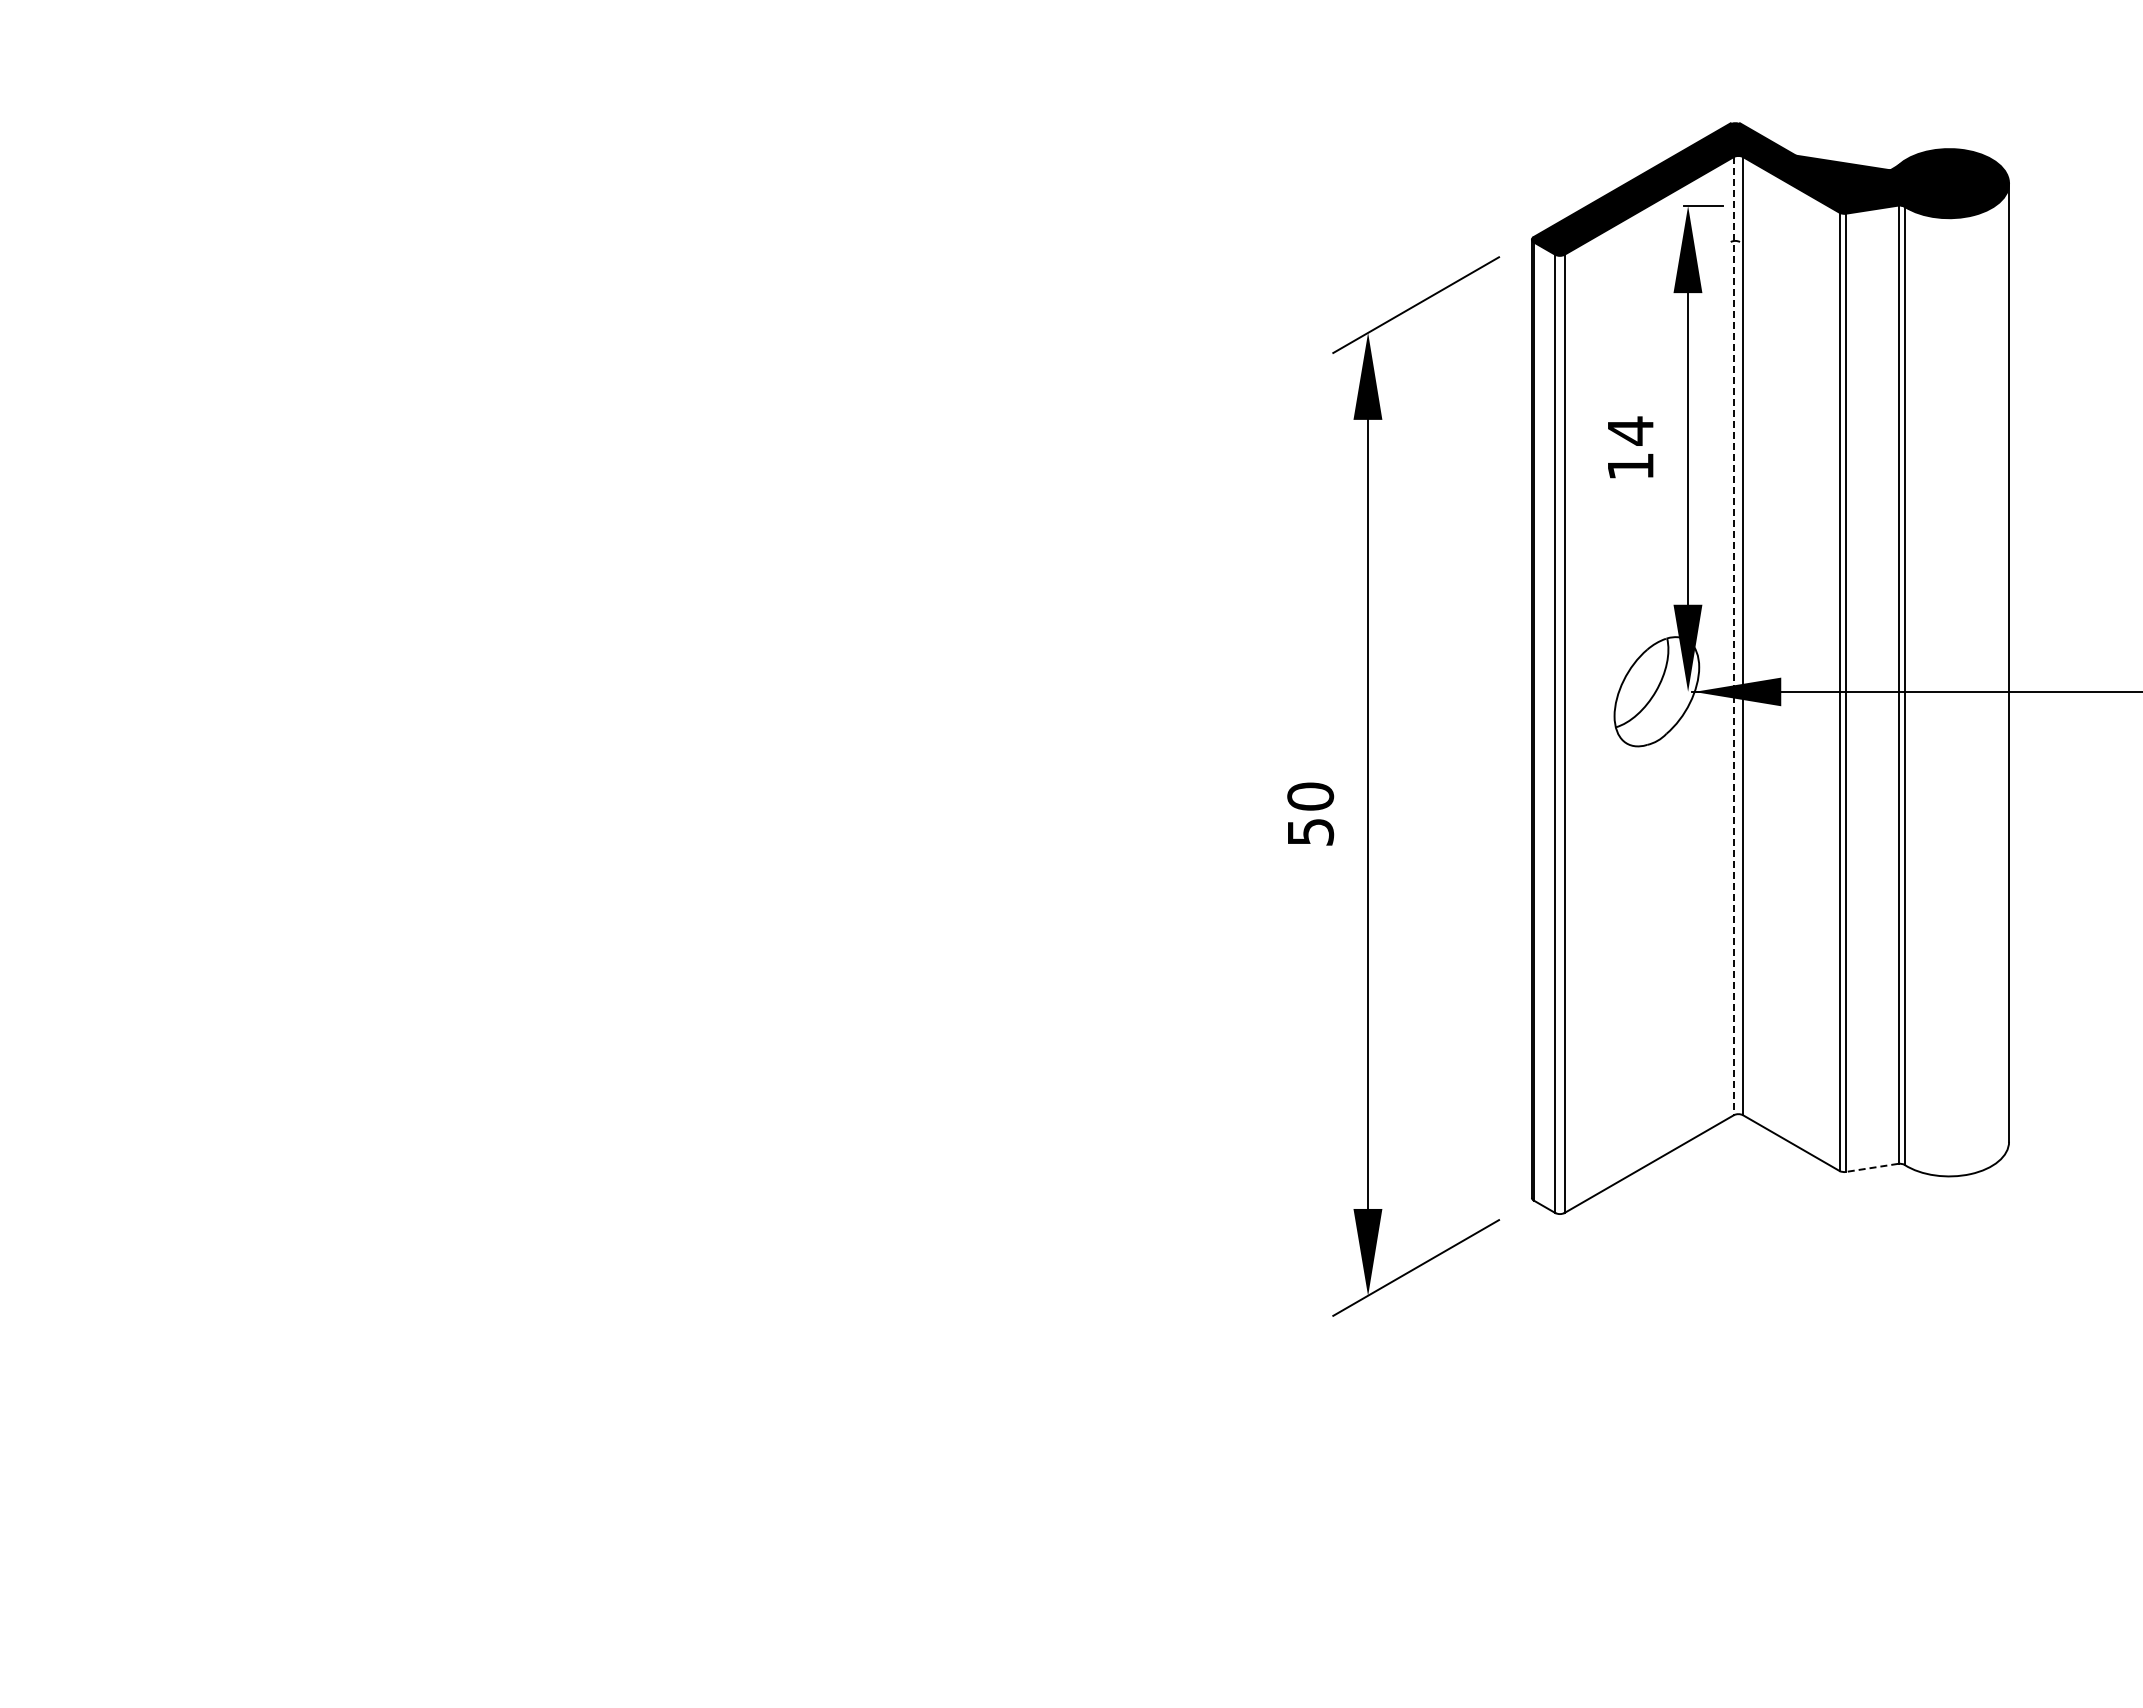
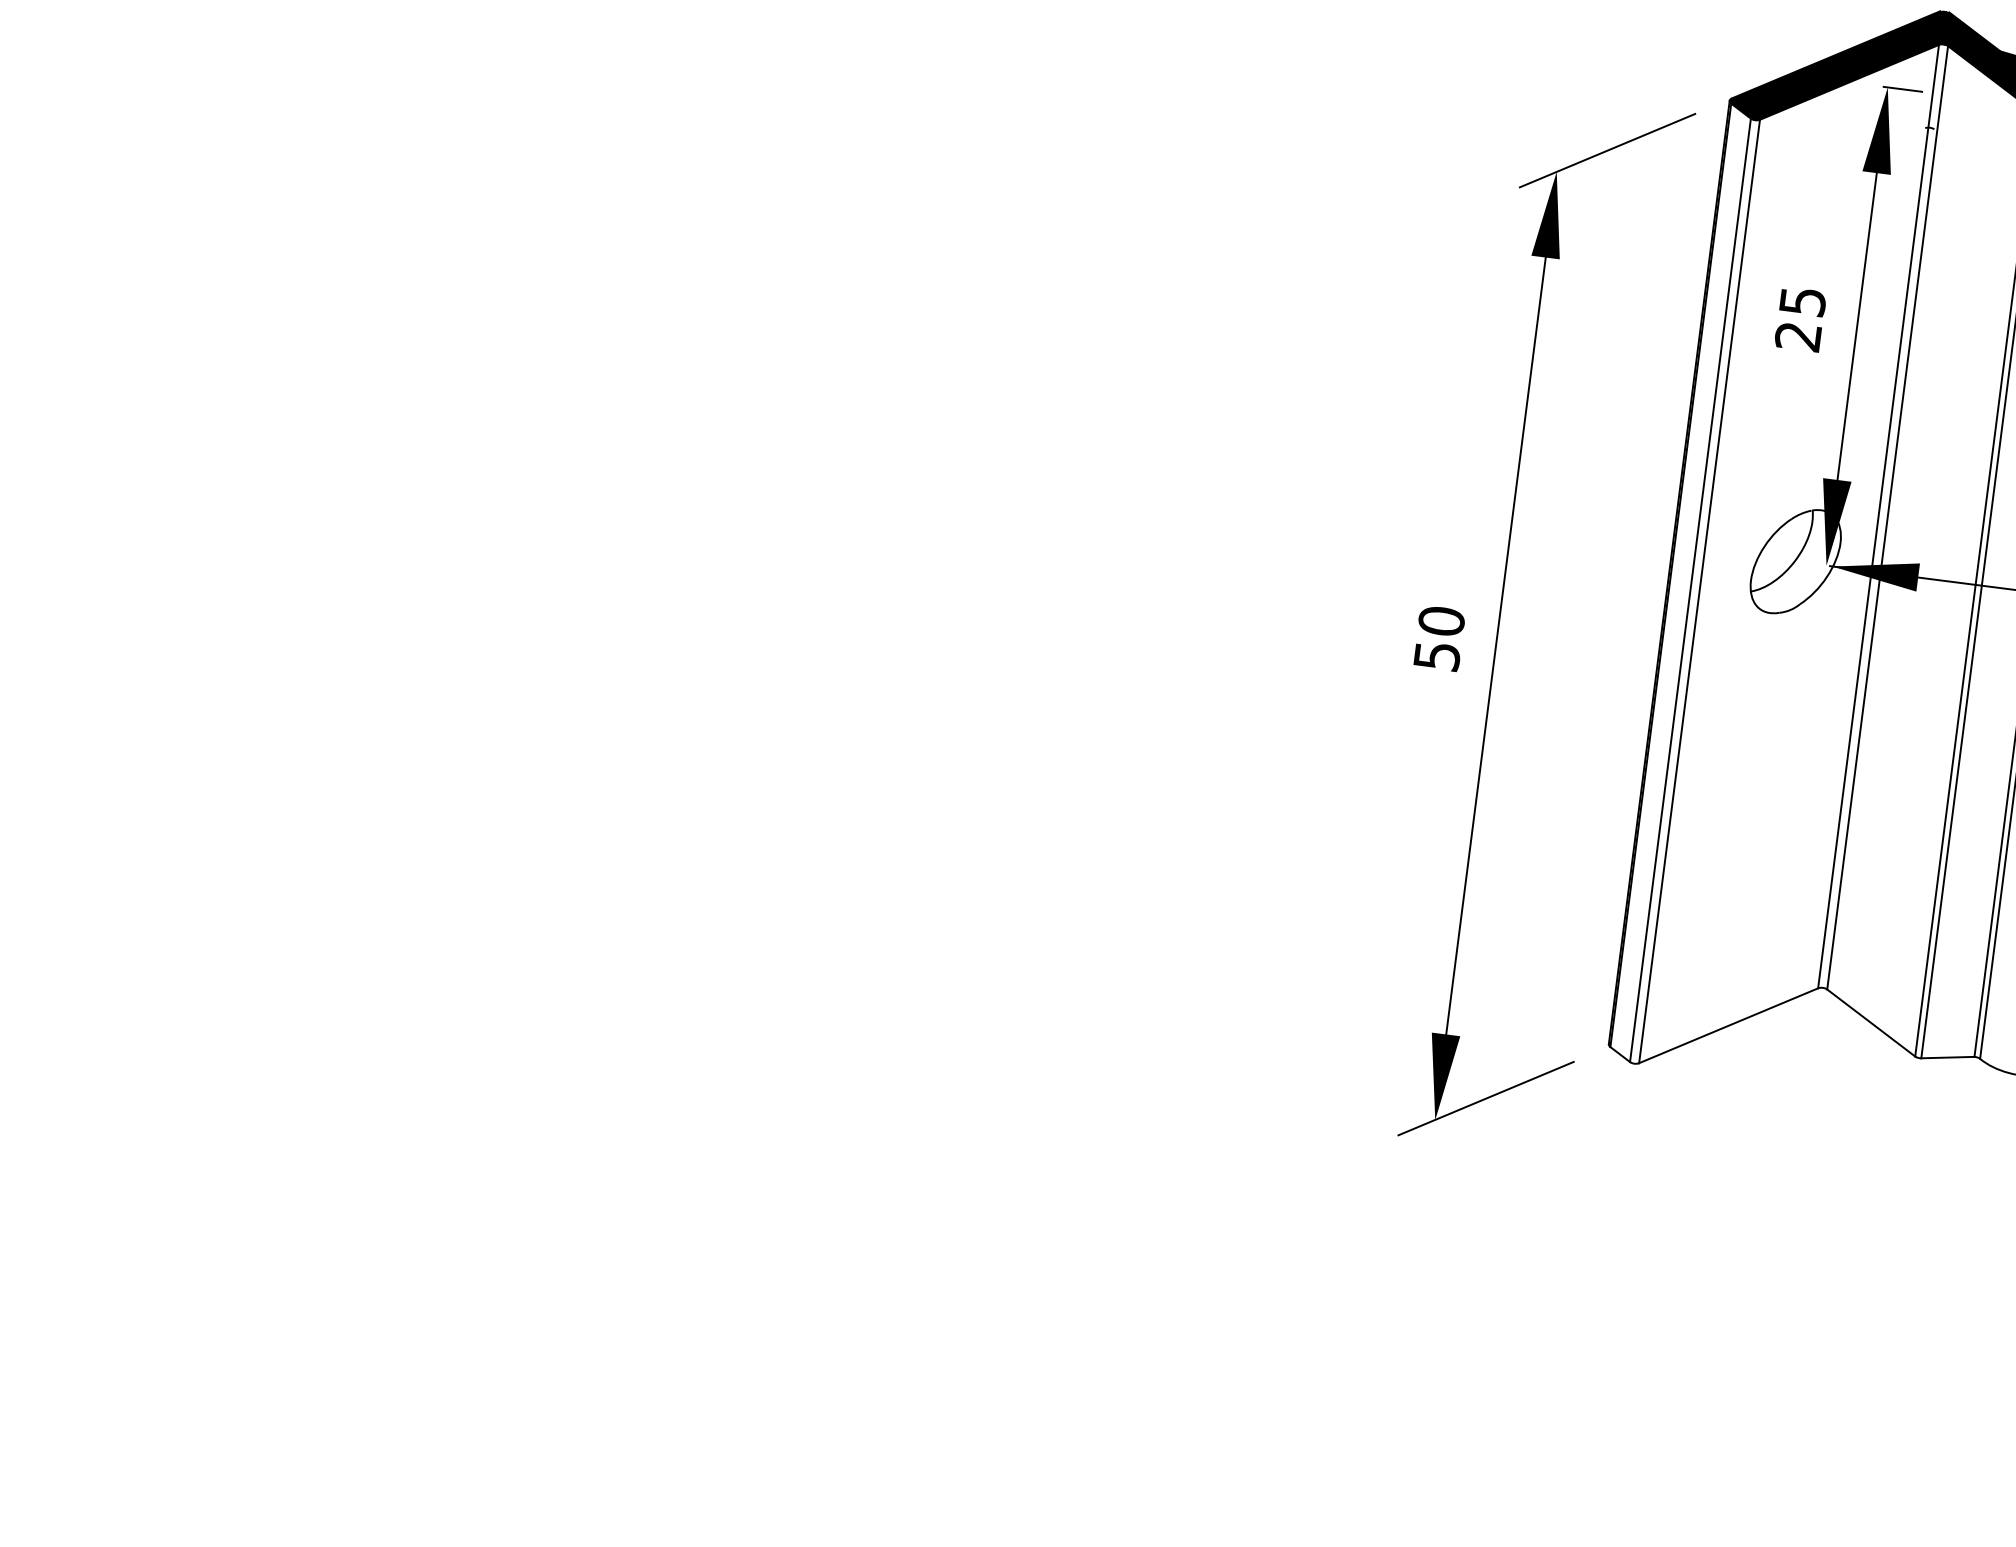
text: (1630, 448) -> (1800, 318), 14 -> 25
line: (1733, 636) -> (1878, 516), dashed -> solid
line: (1871, 1167) -> (1947, 1057), dashed -> solid

